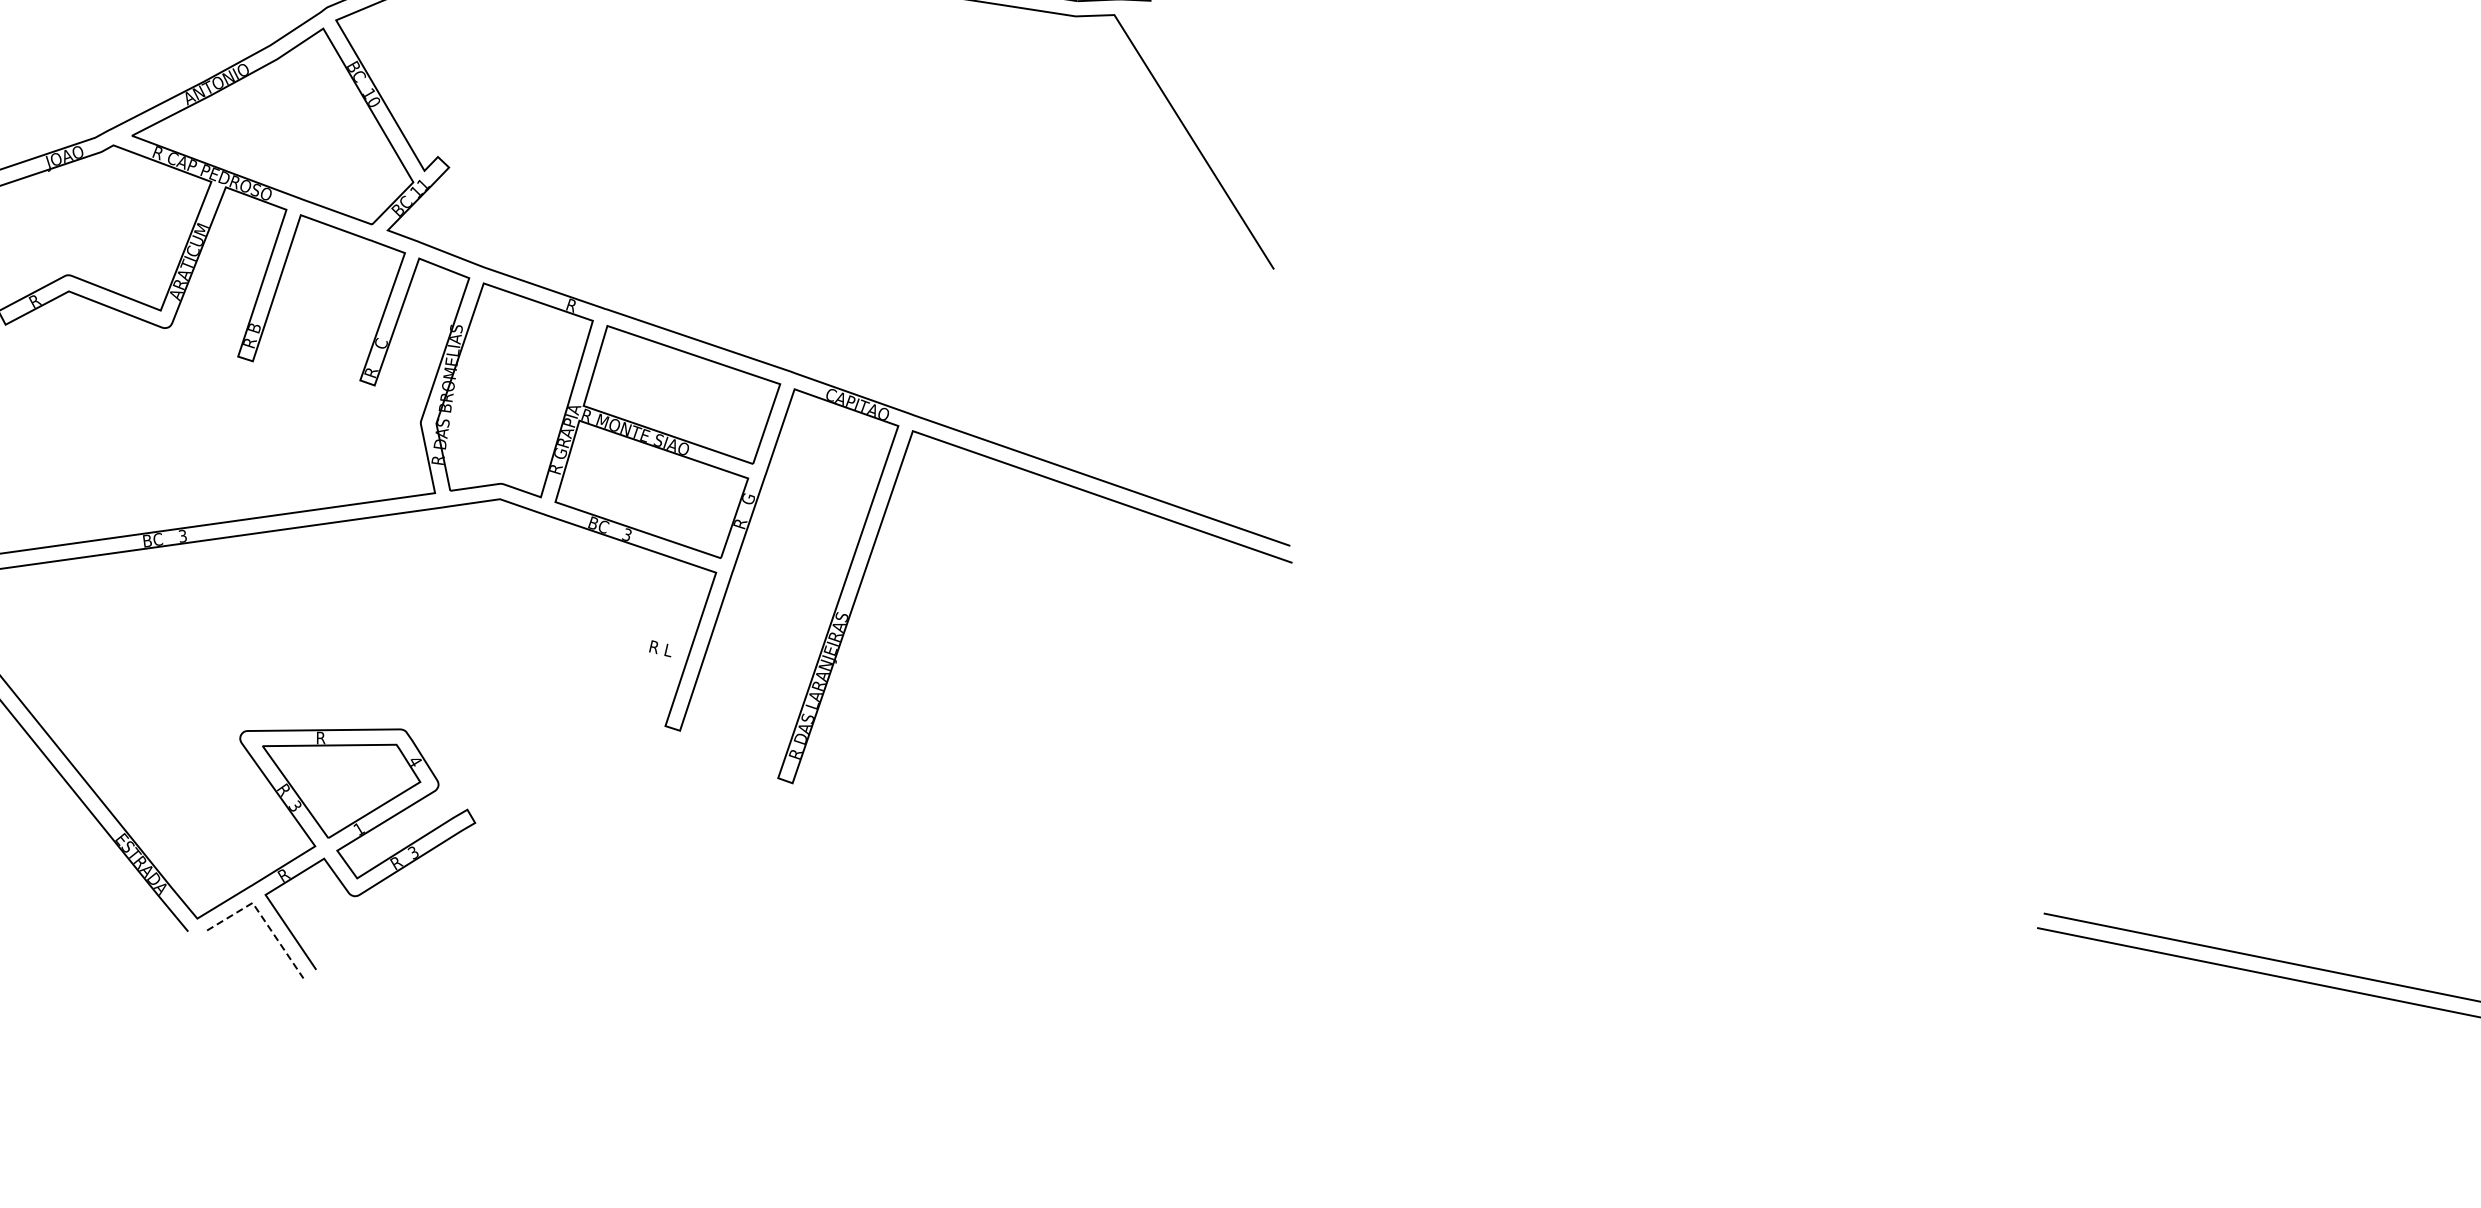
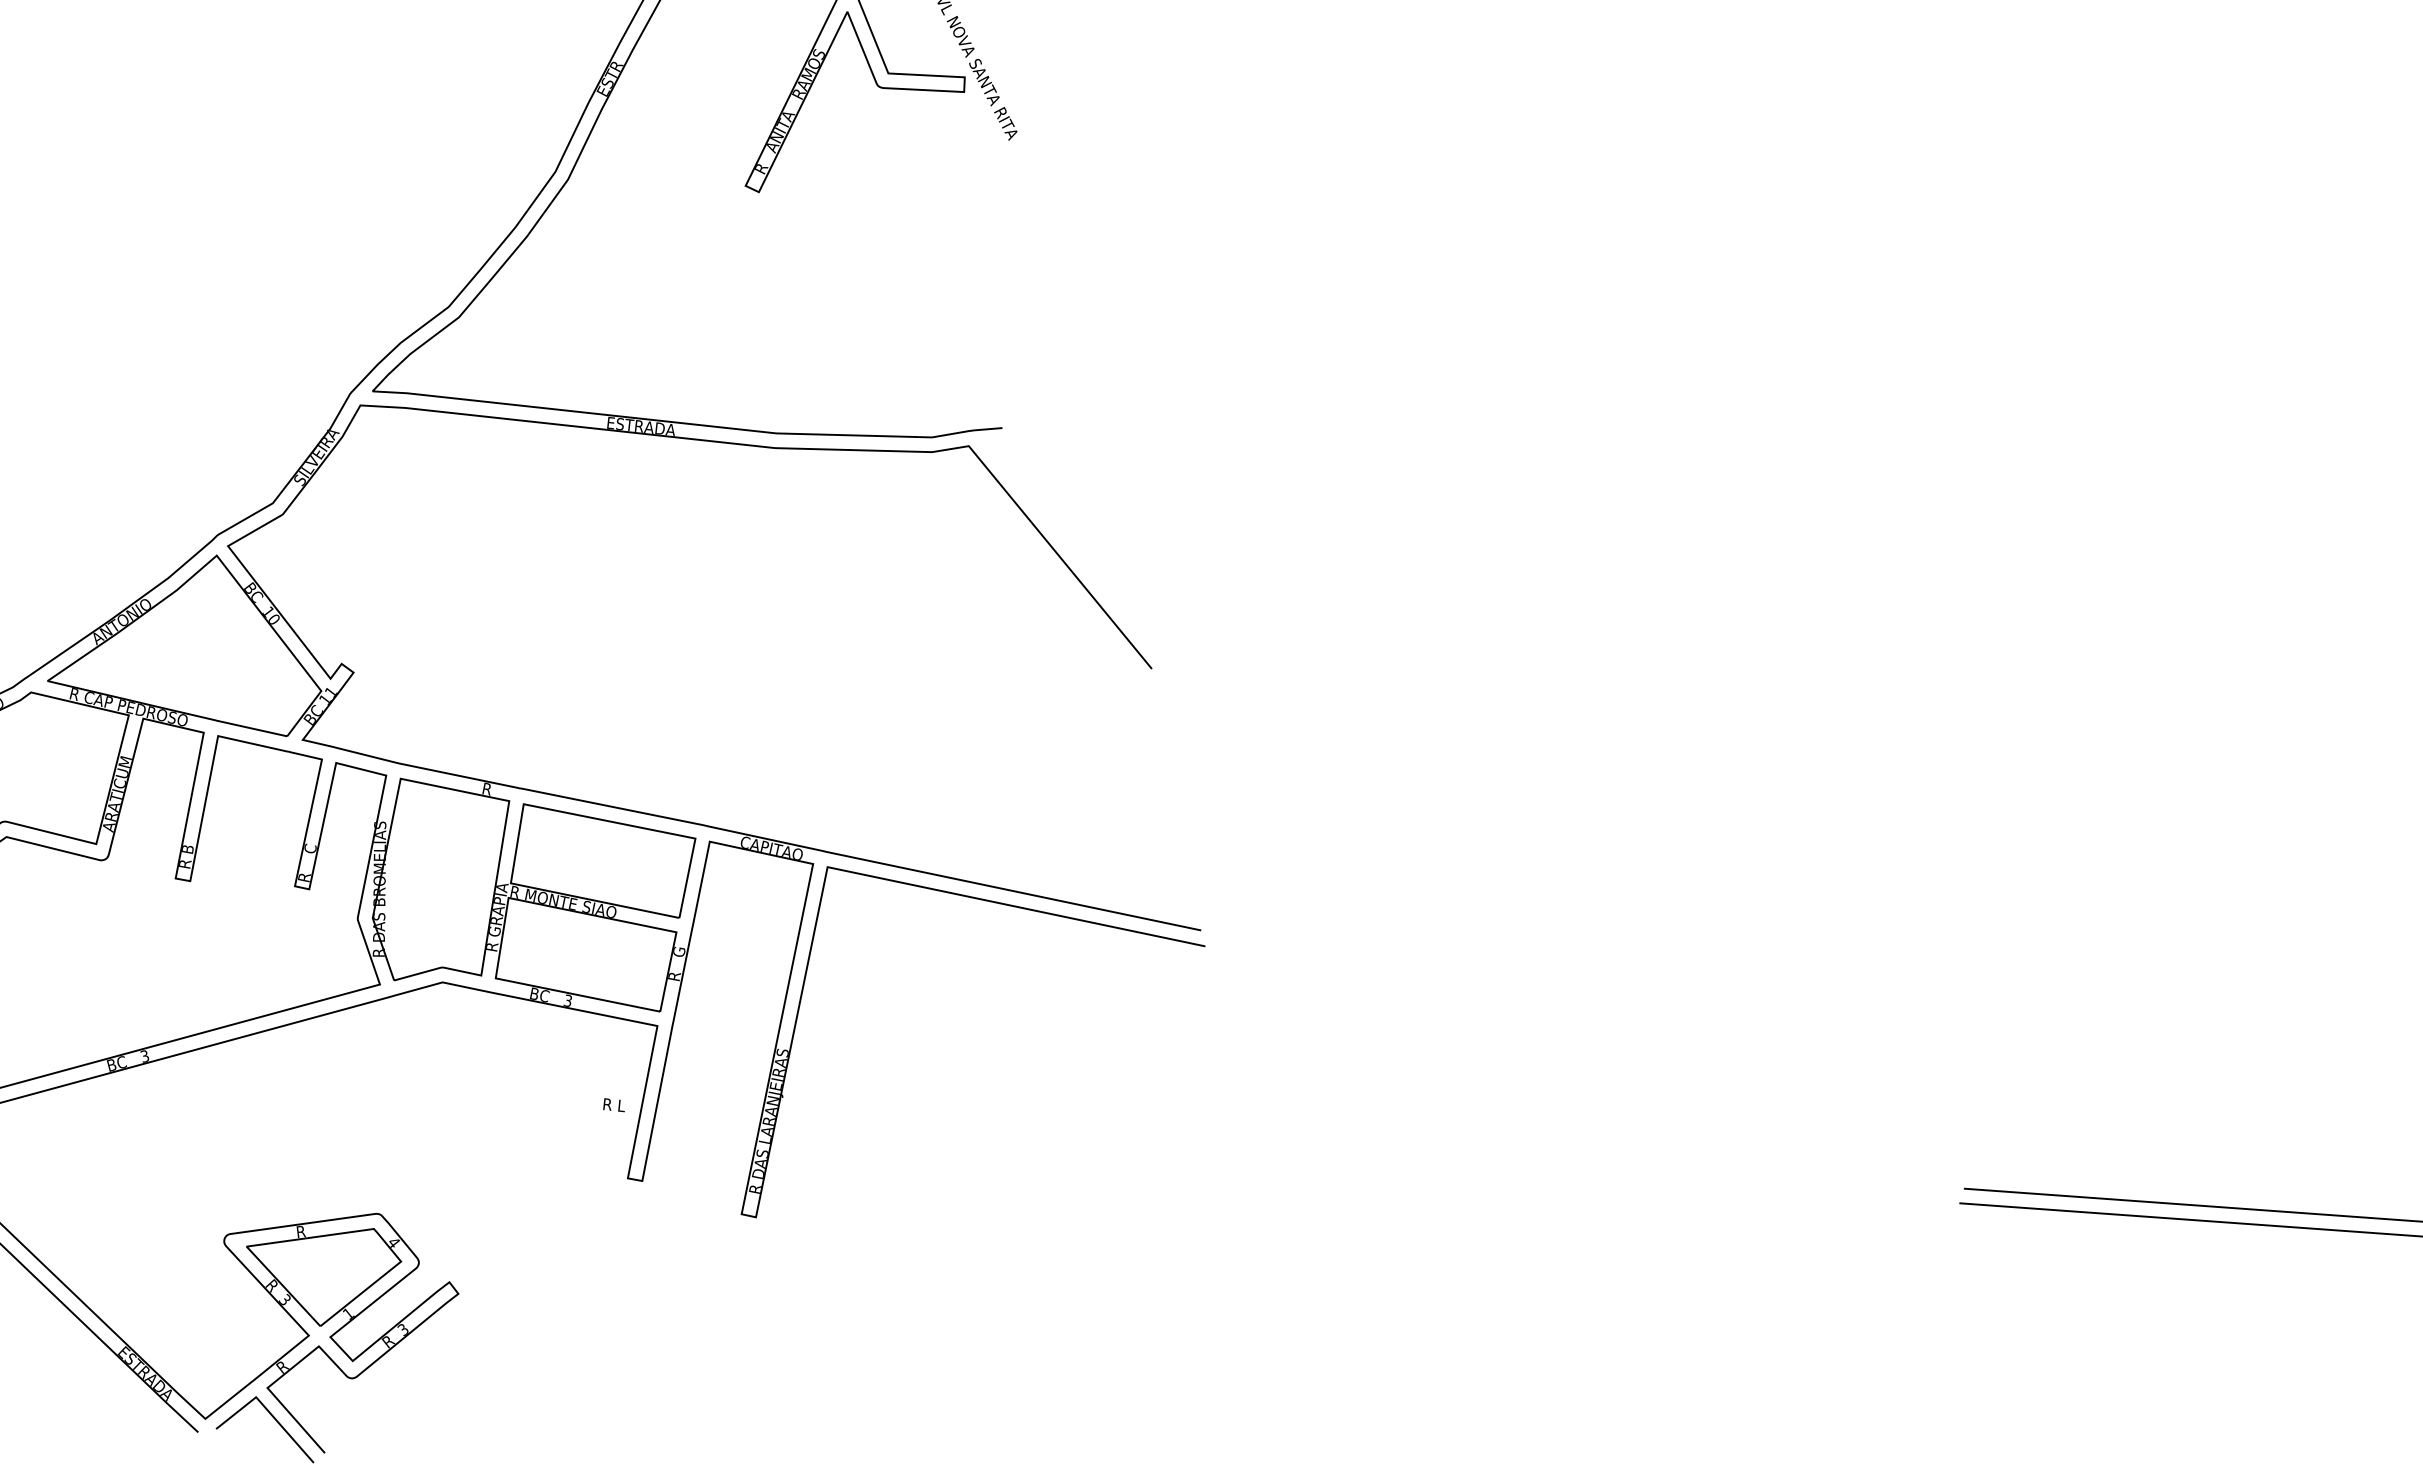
line: (262, 918) -> (267, 1410), dashed -> solid

